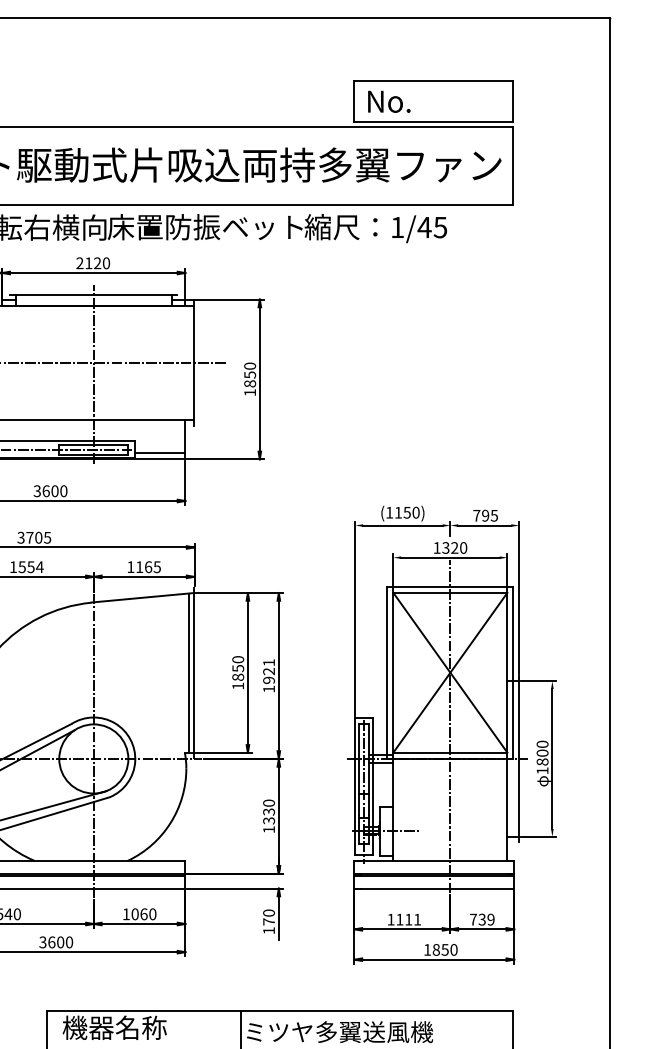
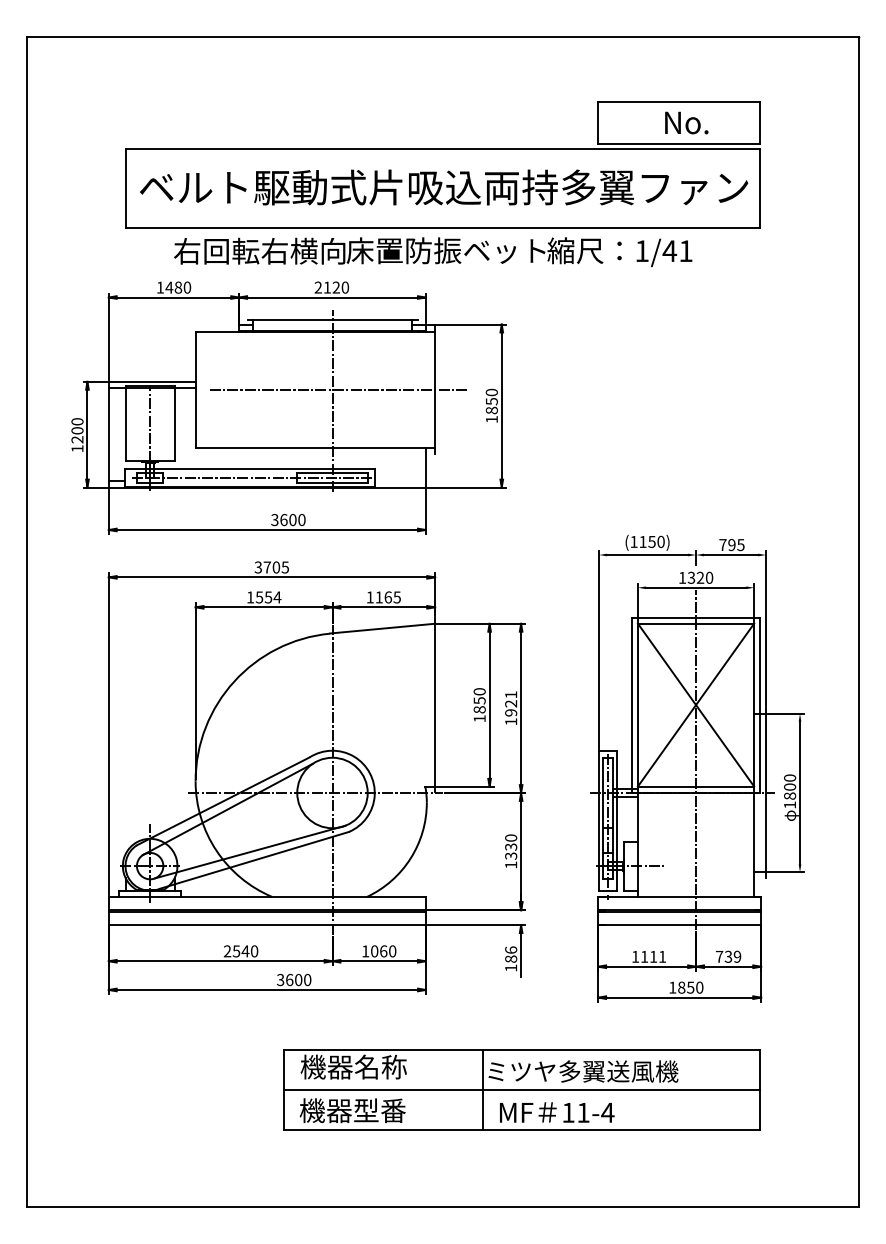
text: (389, 101) -> (686, 122), moved
text: (440, 227) -> (685, 251), 1/45 -> 1/41
line: (159, 452) -> (399, 480), removed
line: (188, 673) -> (429, 705), removed
text: (269, 917) -> (511, 954), 170 -> 186

